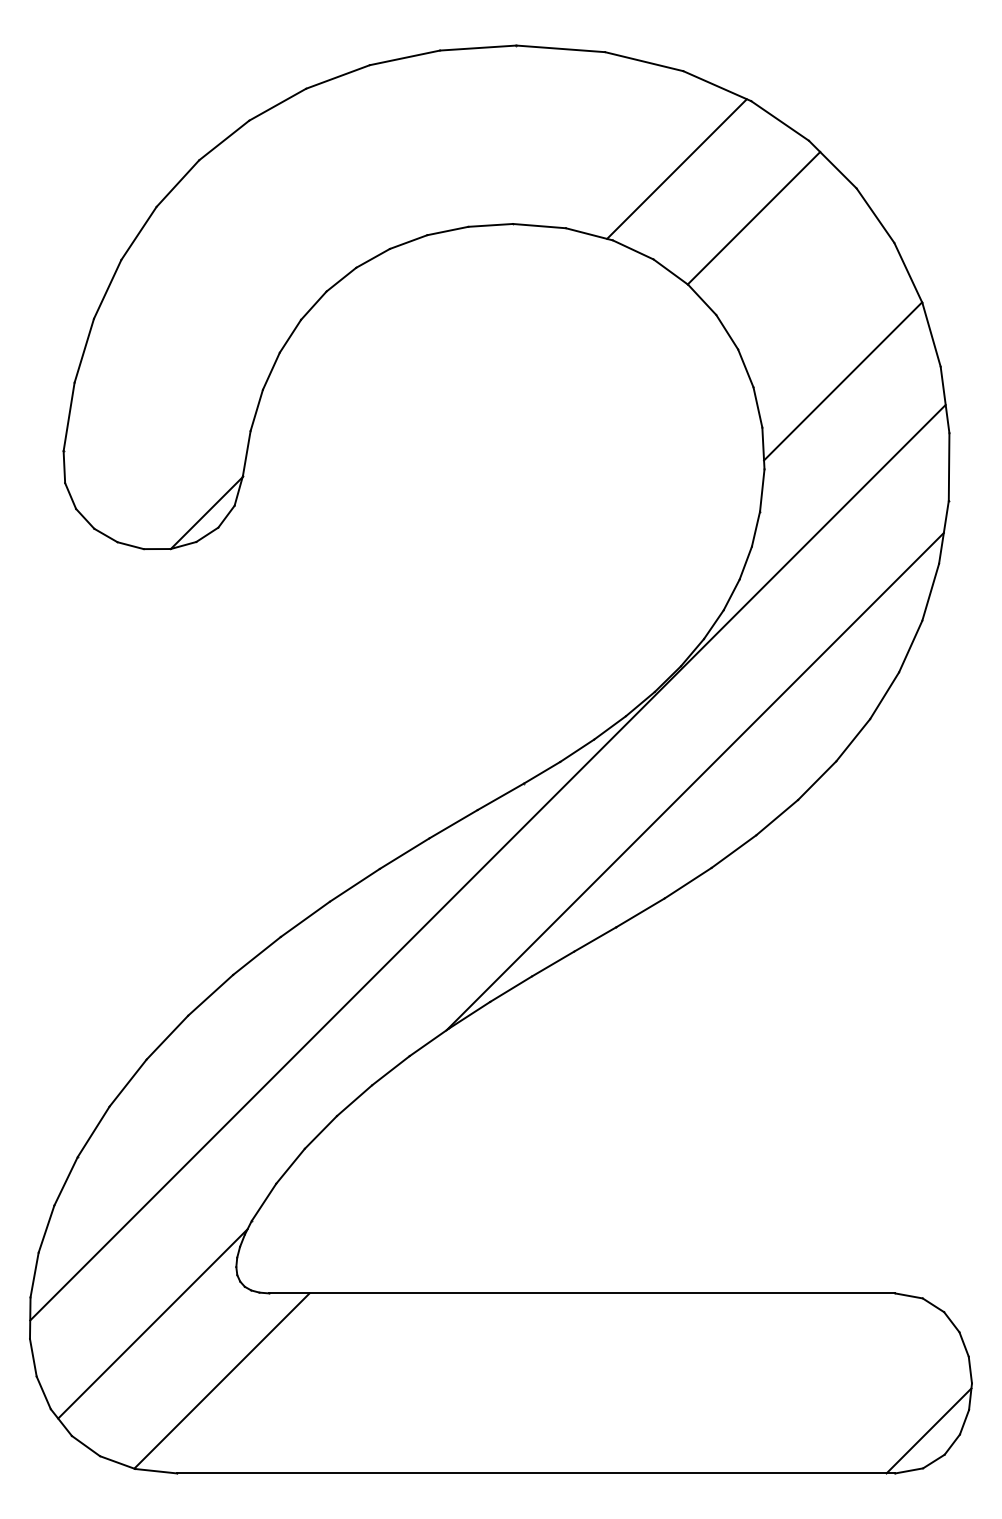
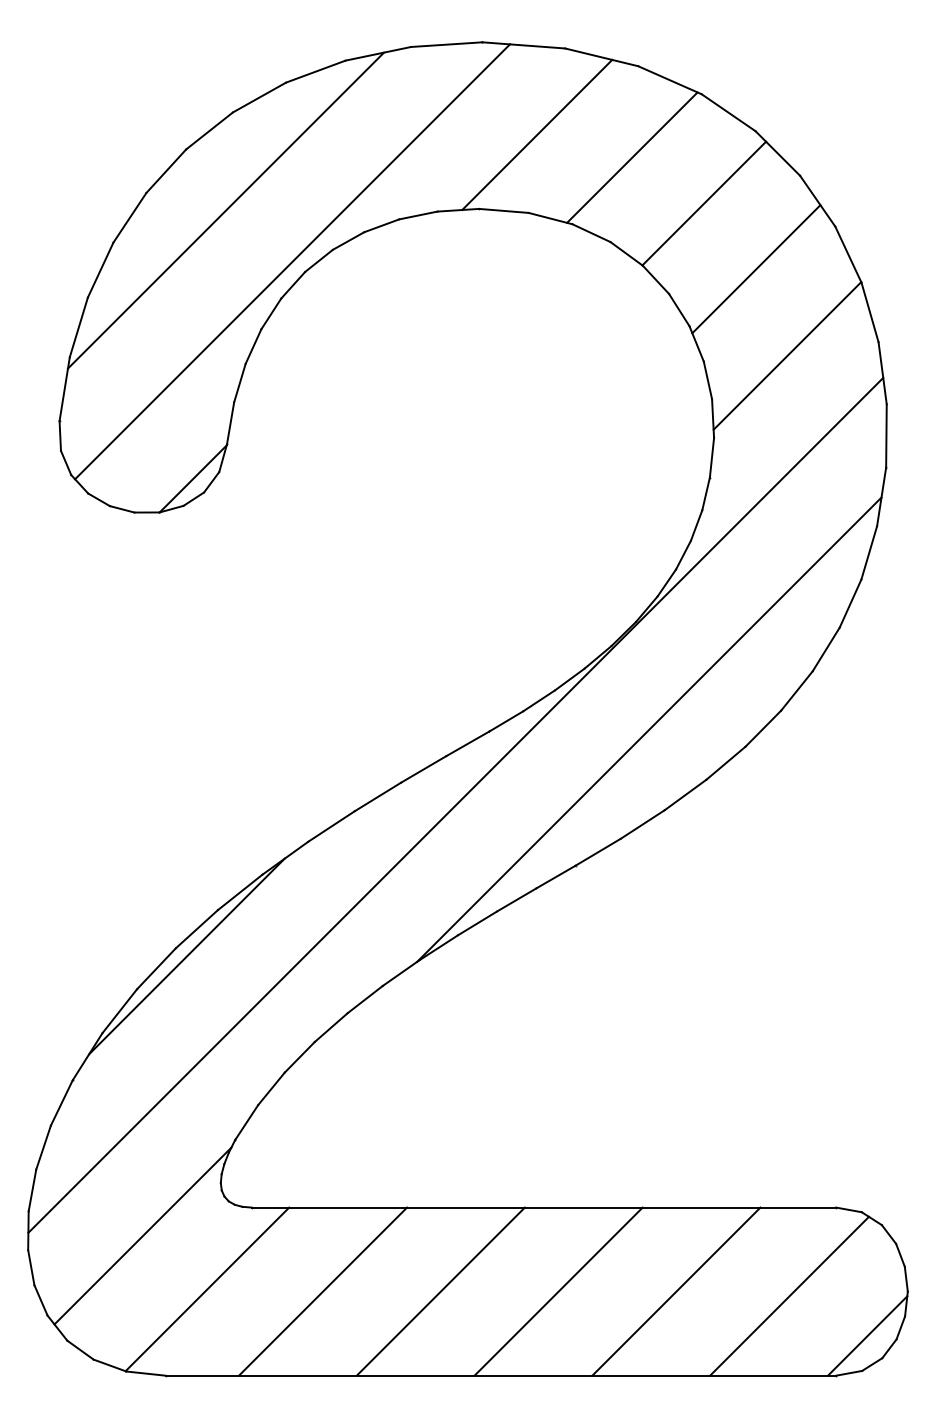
line: (574, 144) -> (536, 134), added
line: (241, 225) -> (225, 210), added
line: (313, 280) -> (292, 261), added
line: (809, 288) -> (756, 269), added
line: (199, 1024) -> (186, 956), added
line: (345, 1383) -> (322, 1291), added
line: (471, 1383) -> (440, 1291), added
line: (598, 1383) -> (559, 1291), added
line: (724, 1383) -> (676, 1291), added
line: (845, 1388) -> (789, 1296), added

